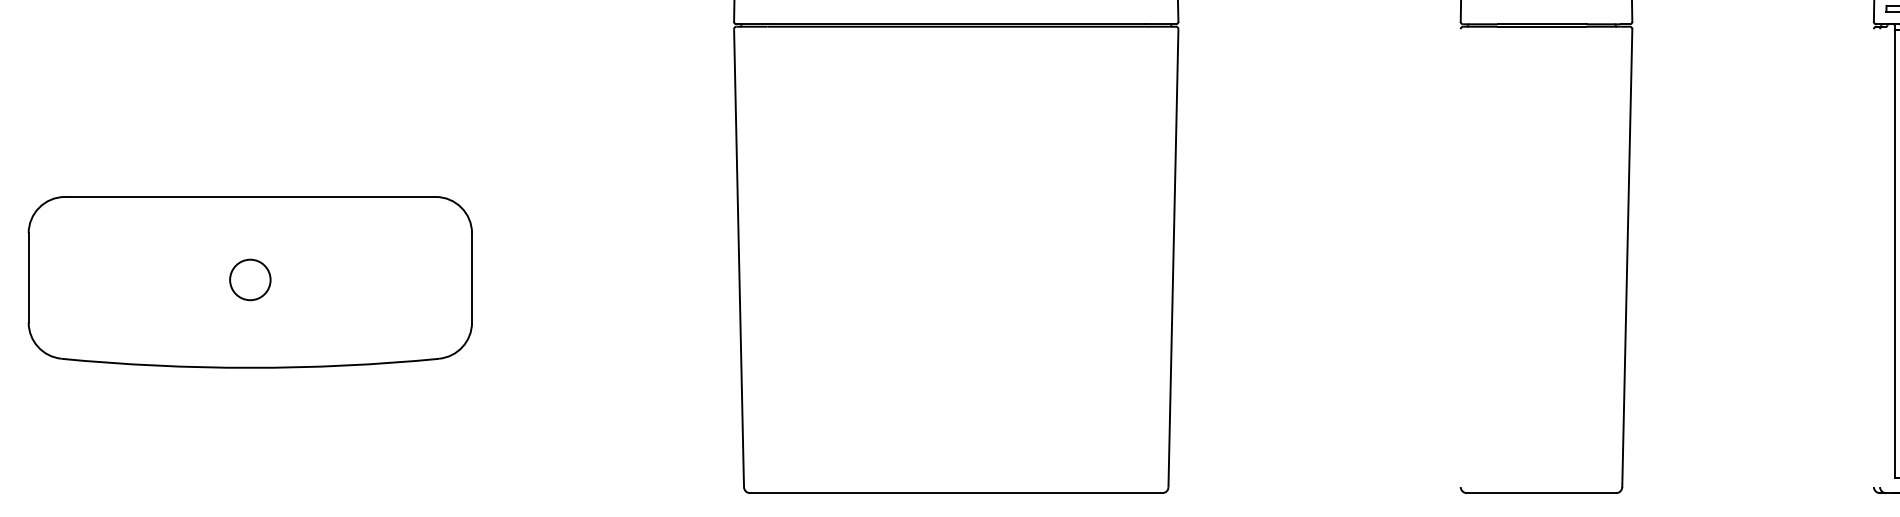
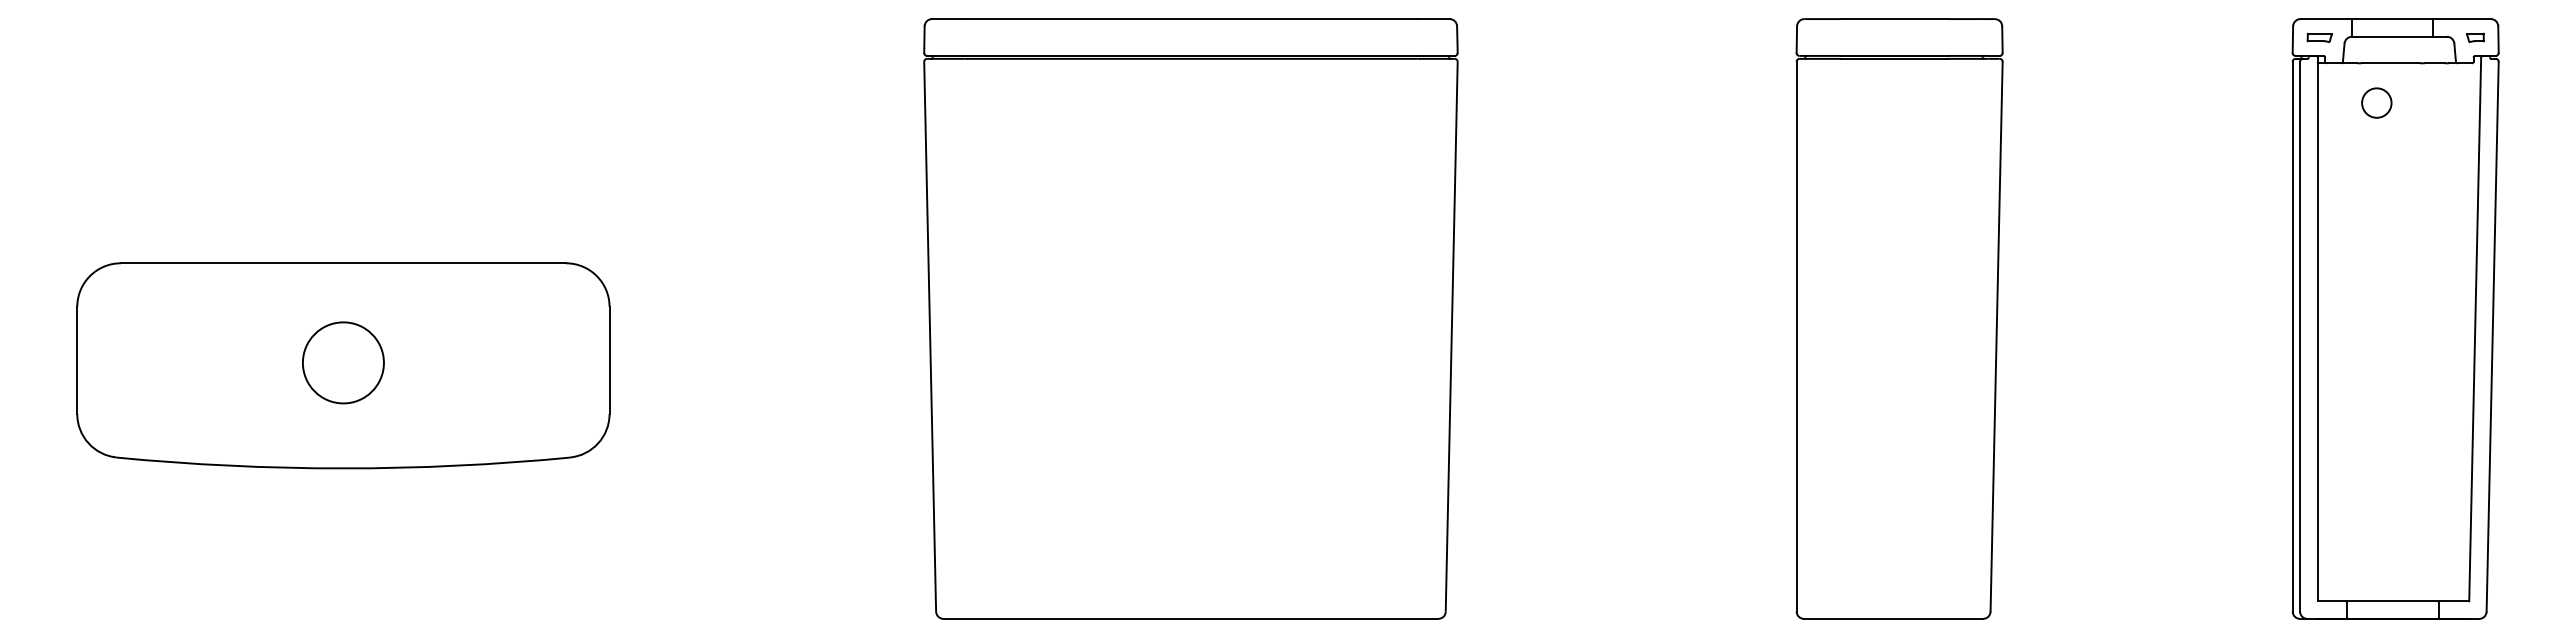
line: (1460, 257) -> (1796, 336), added
line: (1873, 257) -> (2292, 336), added
line: (1880, 257) -> (2300, 336), added
circle: (249, 279) -> (342, 362), size x1.67

